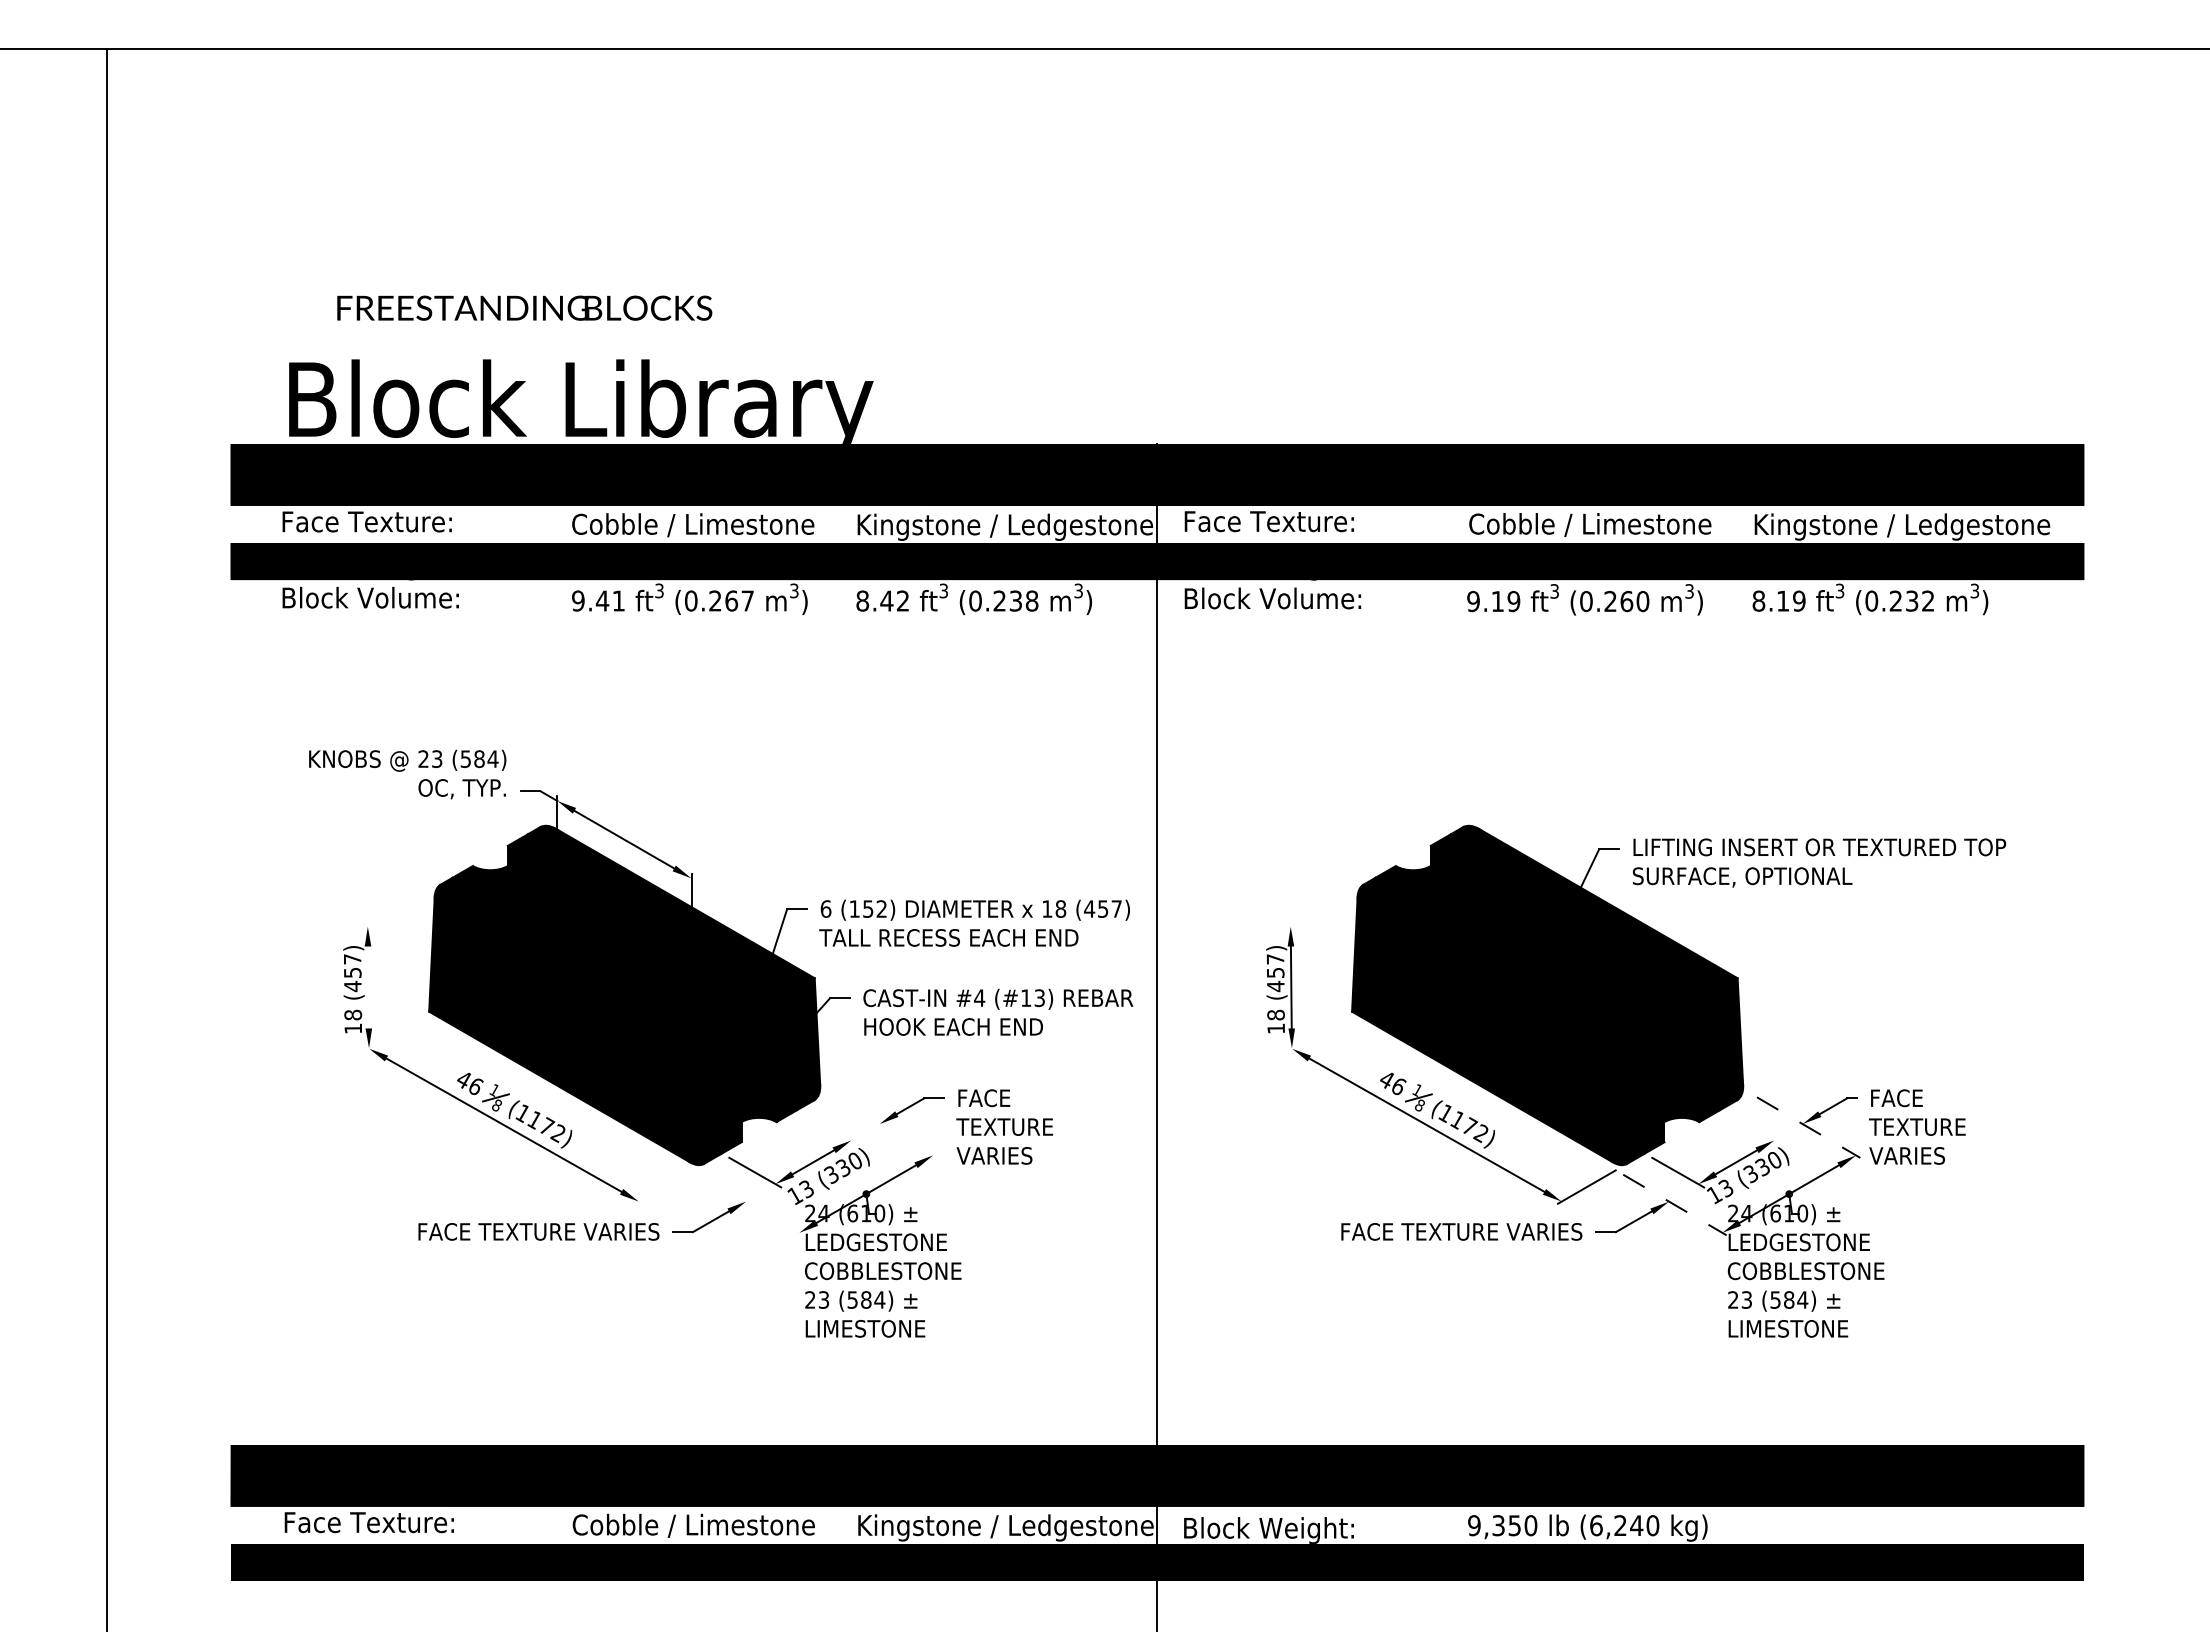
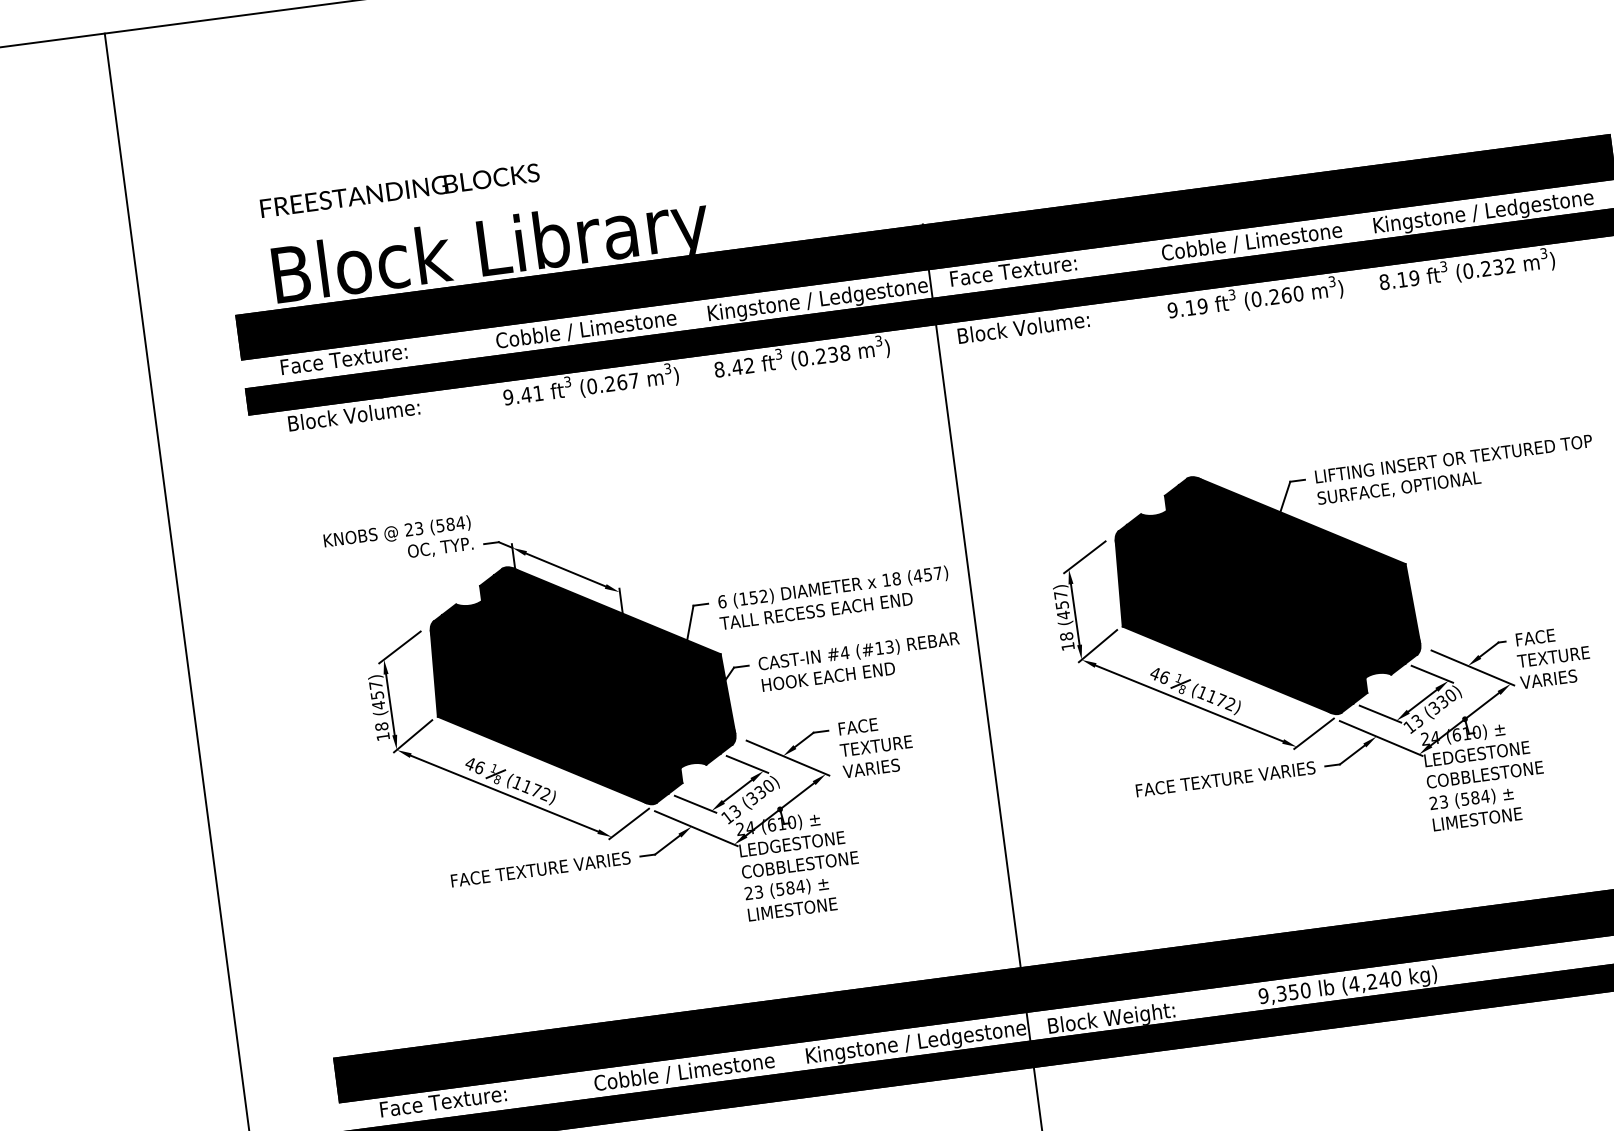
text: (524, 307) -> (399, 190), moved
line: (390, 912) -> (399, 646), added
line: (1313, 912) -> (1084, 556), added
line: (368, 987) -> (390, 704), added
line: (392, 1033) -> (412, 736), added
line: (1315, 1033) -> (1097, 646), added
line: (885, 1127) -> (787, 758), added
line: (1808, 1127) -> (1472, 667), dashed -> solid
line: (830, 1128) -> (747, 764), added
line: (1753, 1128) -> (1432, 674), added
line: (663, 1186) -> (628, 823), added
line: (751, 1204) -> (695, 828), added
line: (1674, 1205) -> (1380, 738), dashed -> solid
text: (1595, 1525) -> (1353, 984), (6,240 -> (4,240

